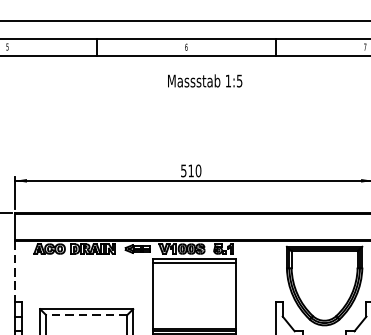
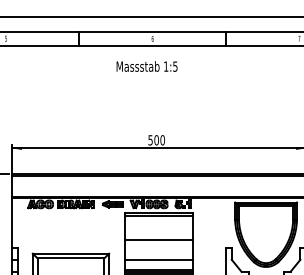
text: (204, 80) -> (146, 66), moved
text: (190, 171) -> (156, 140), 510 -> 500
line: (15, 271) -> (12, 222), dashed -> solid
line: (193, 293) -> (158, 240), added
line: (86, 315) -> (70, 258), dashed -> solid
line: (193, 316) -> (158, 259), added

